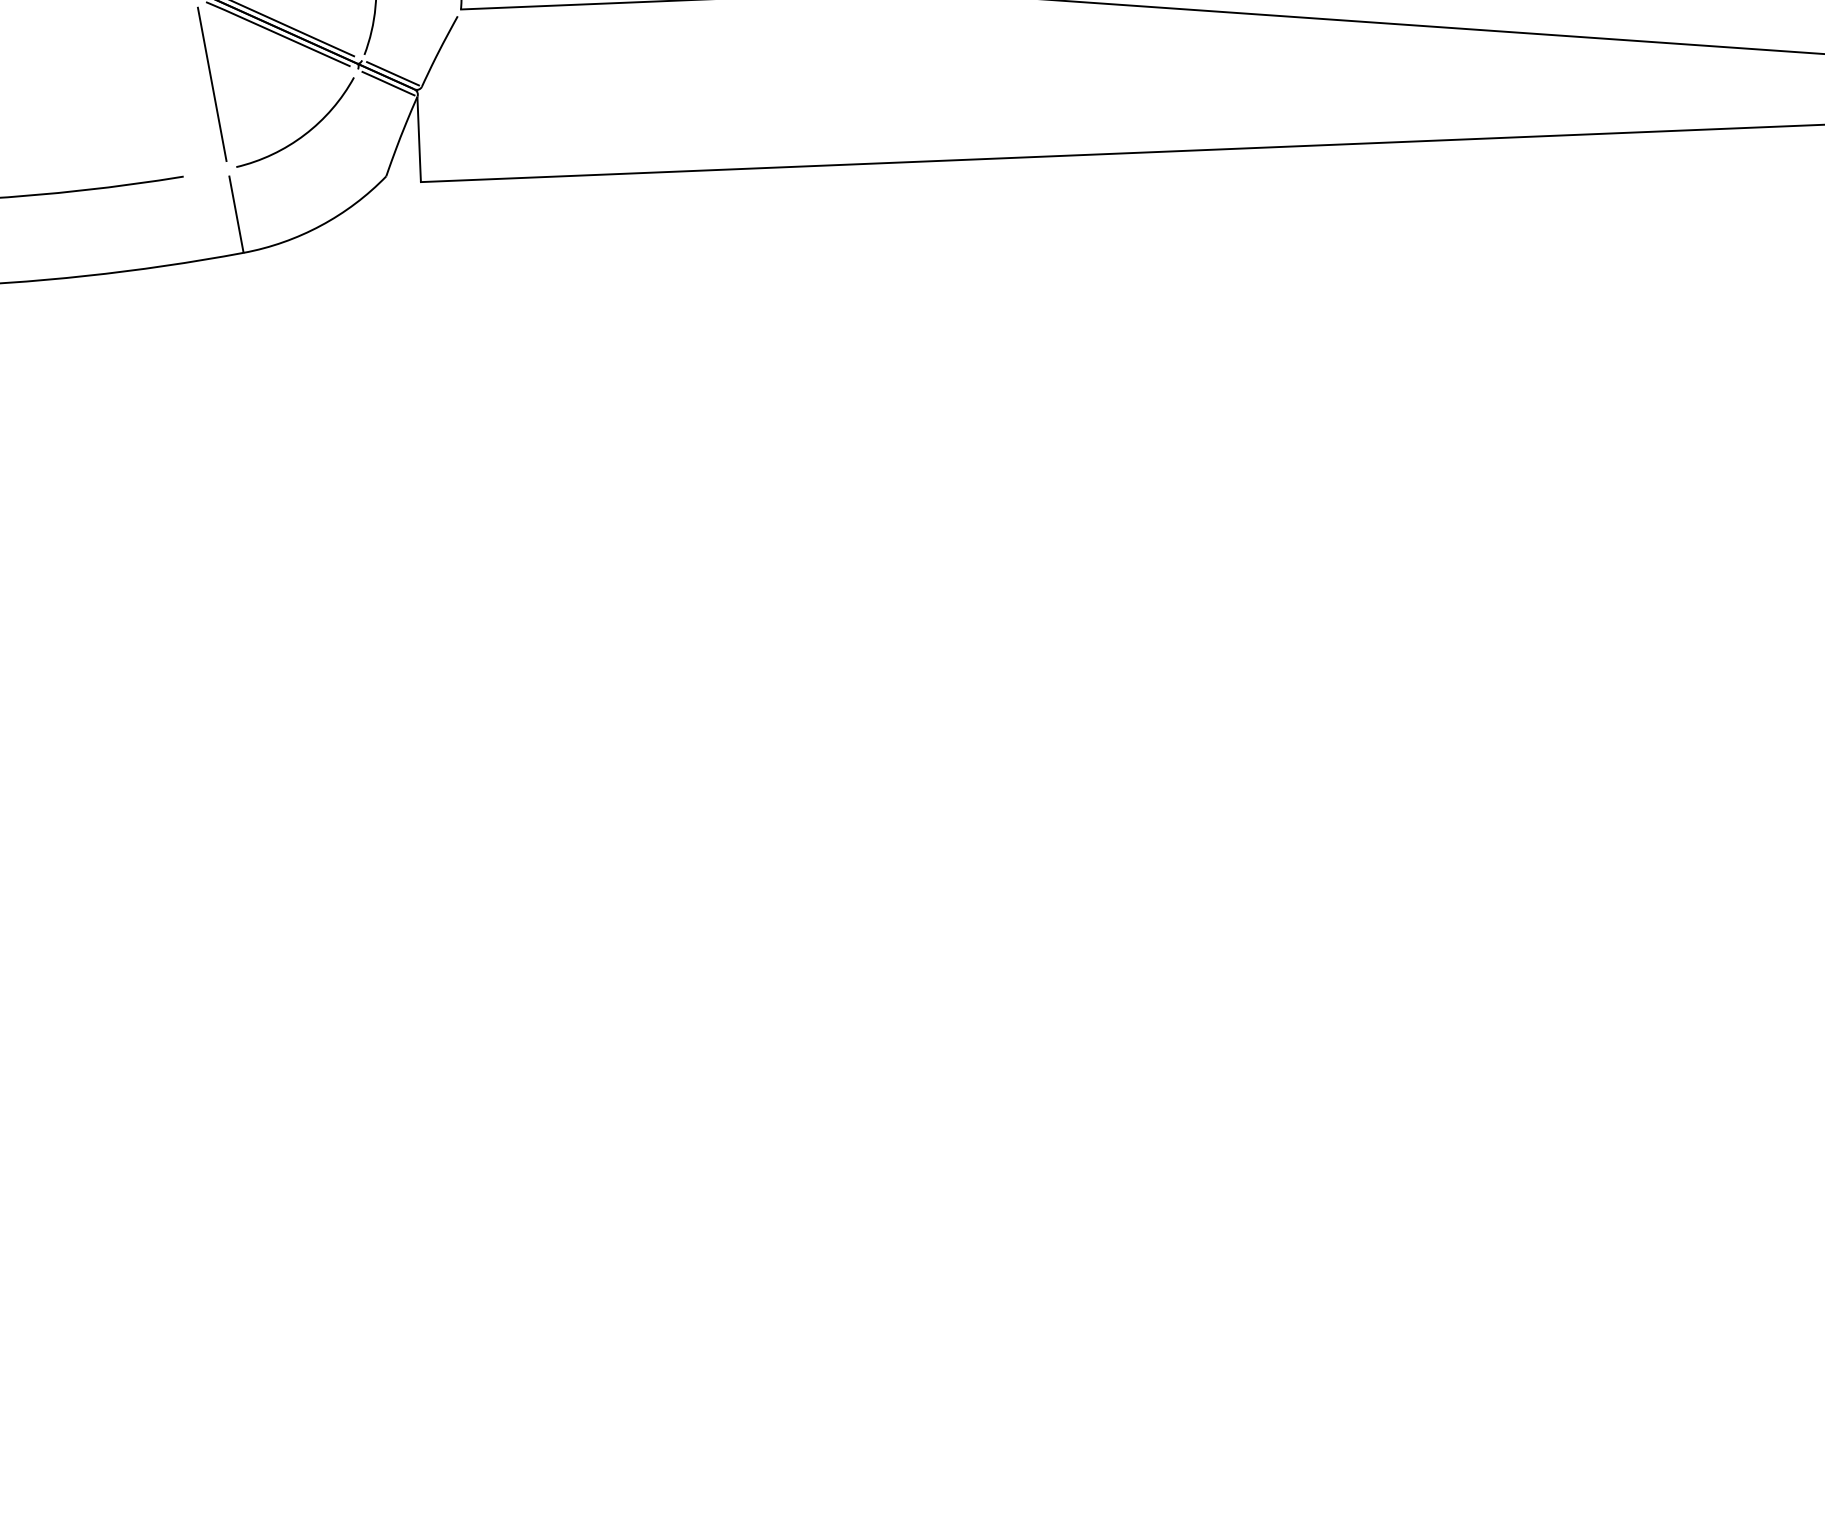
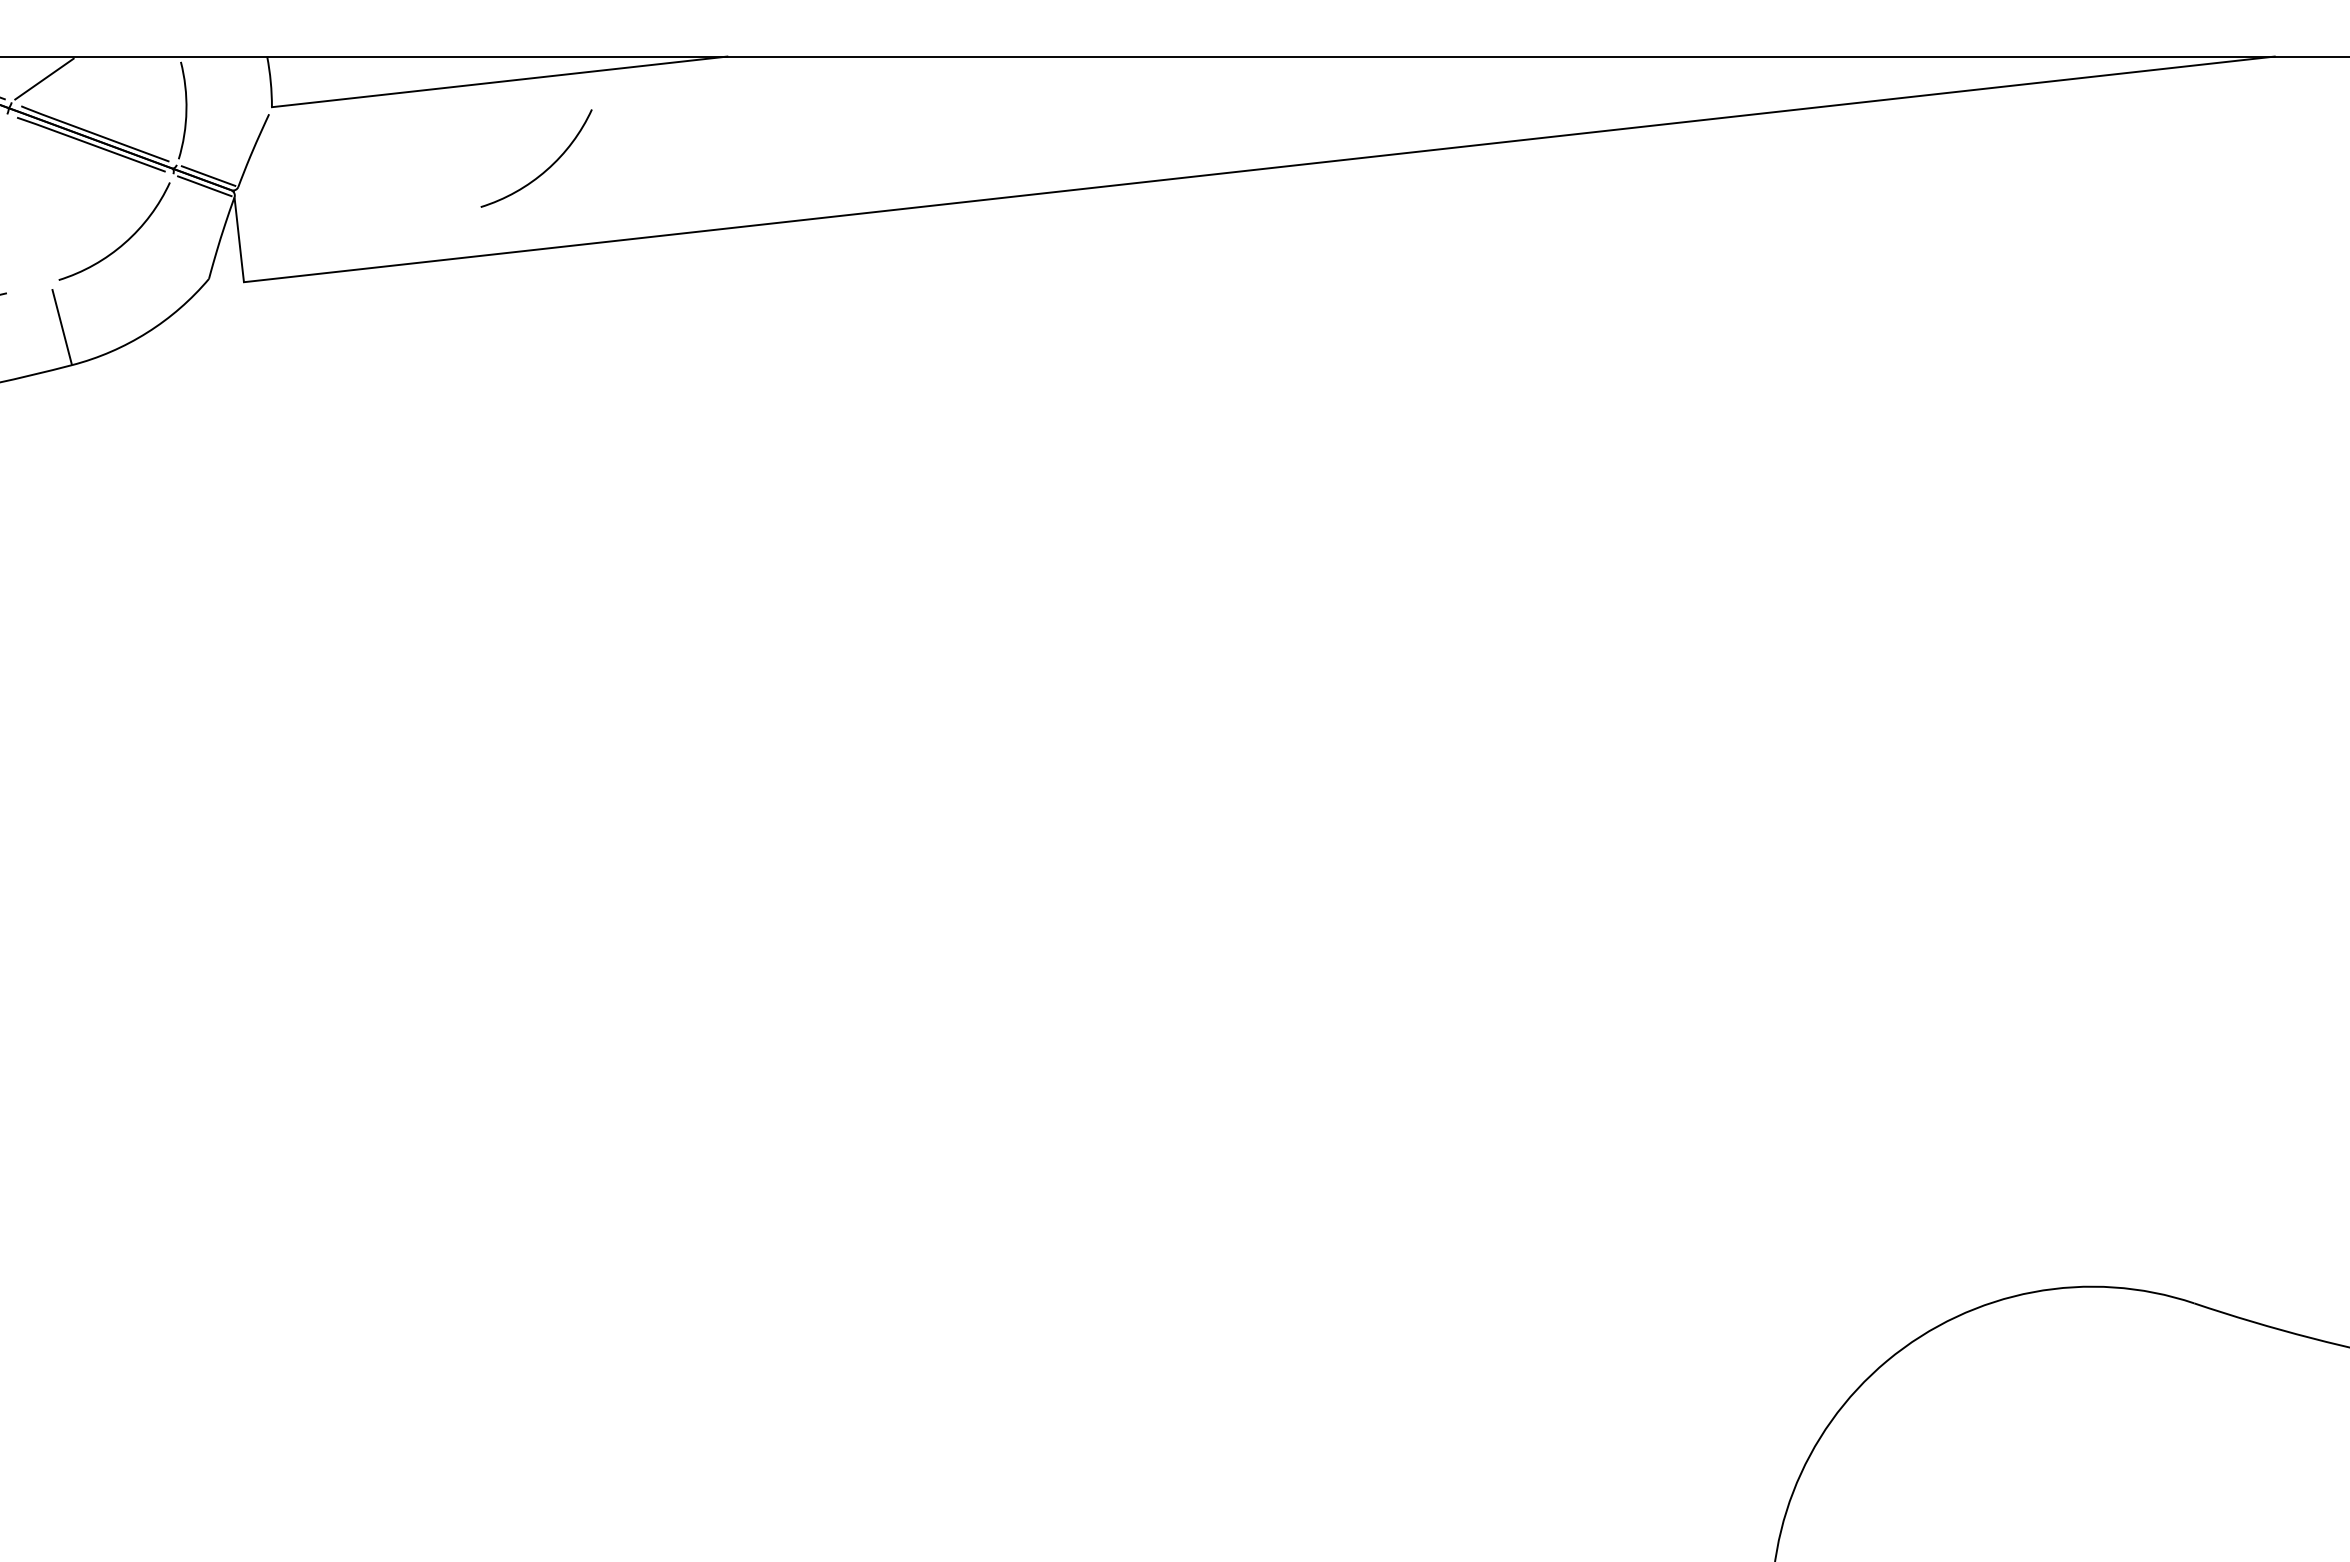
line: (211, 83) -> (28, 198), removed
arc: (729, 90) -> (545, 169), added

